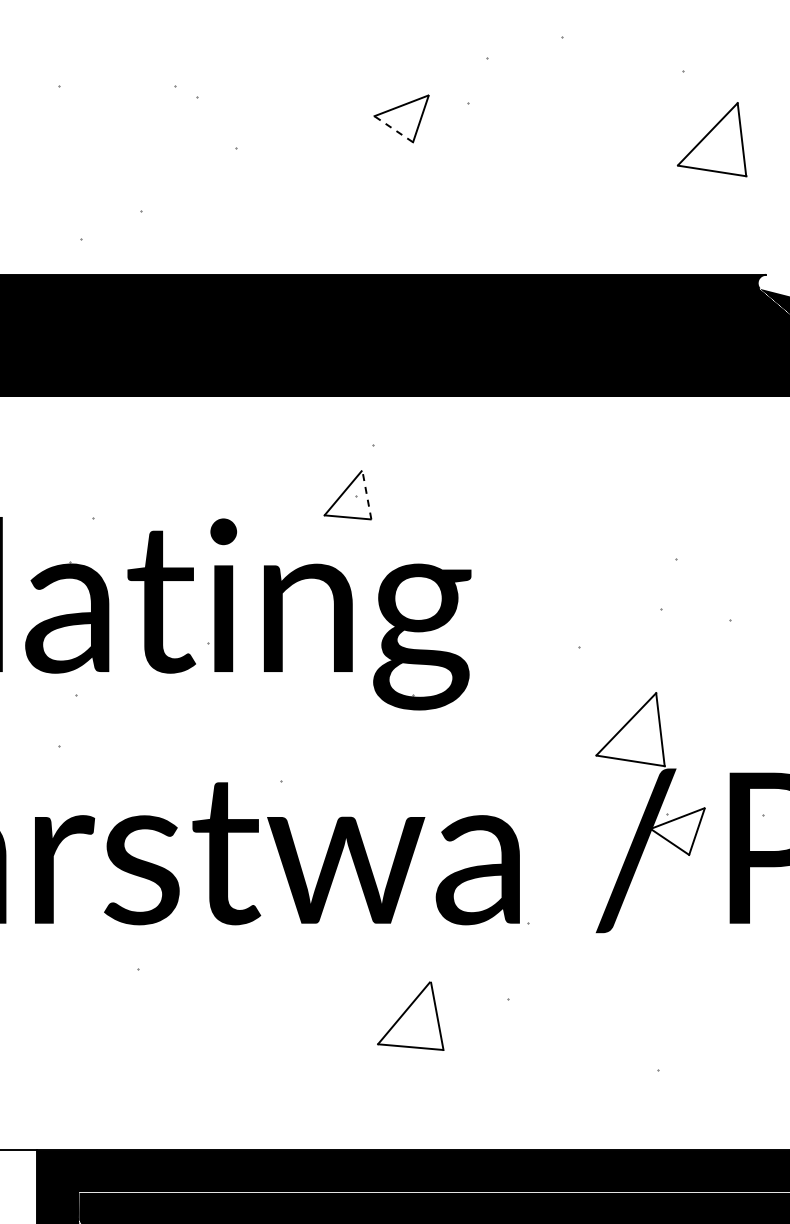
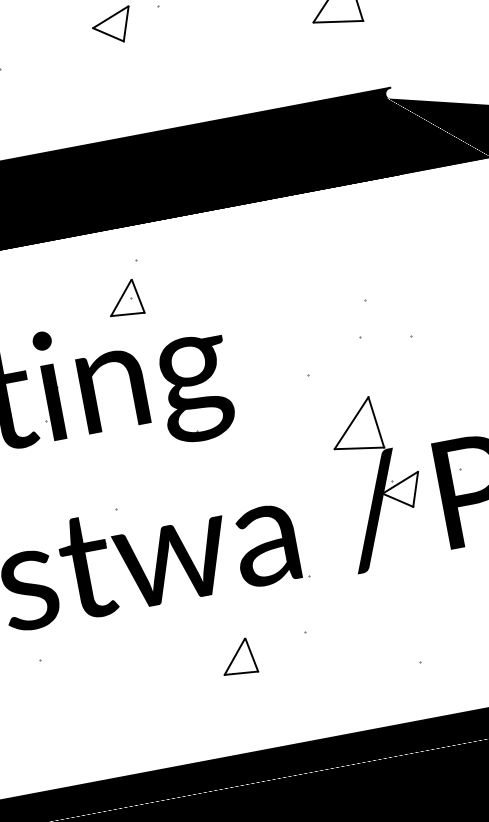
line: (394, 129) -> (108, 34), dashed -> solid
line: (366, 494) -> (137, 295), dashed -> solid
part: (410, 1016) -> (238, 657), size x0.71

